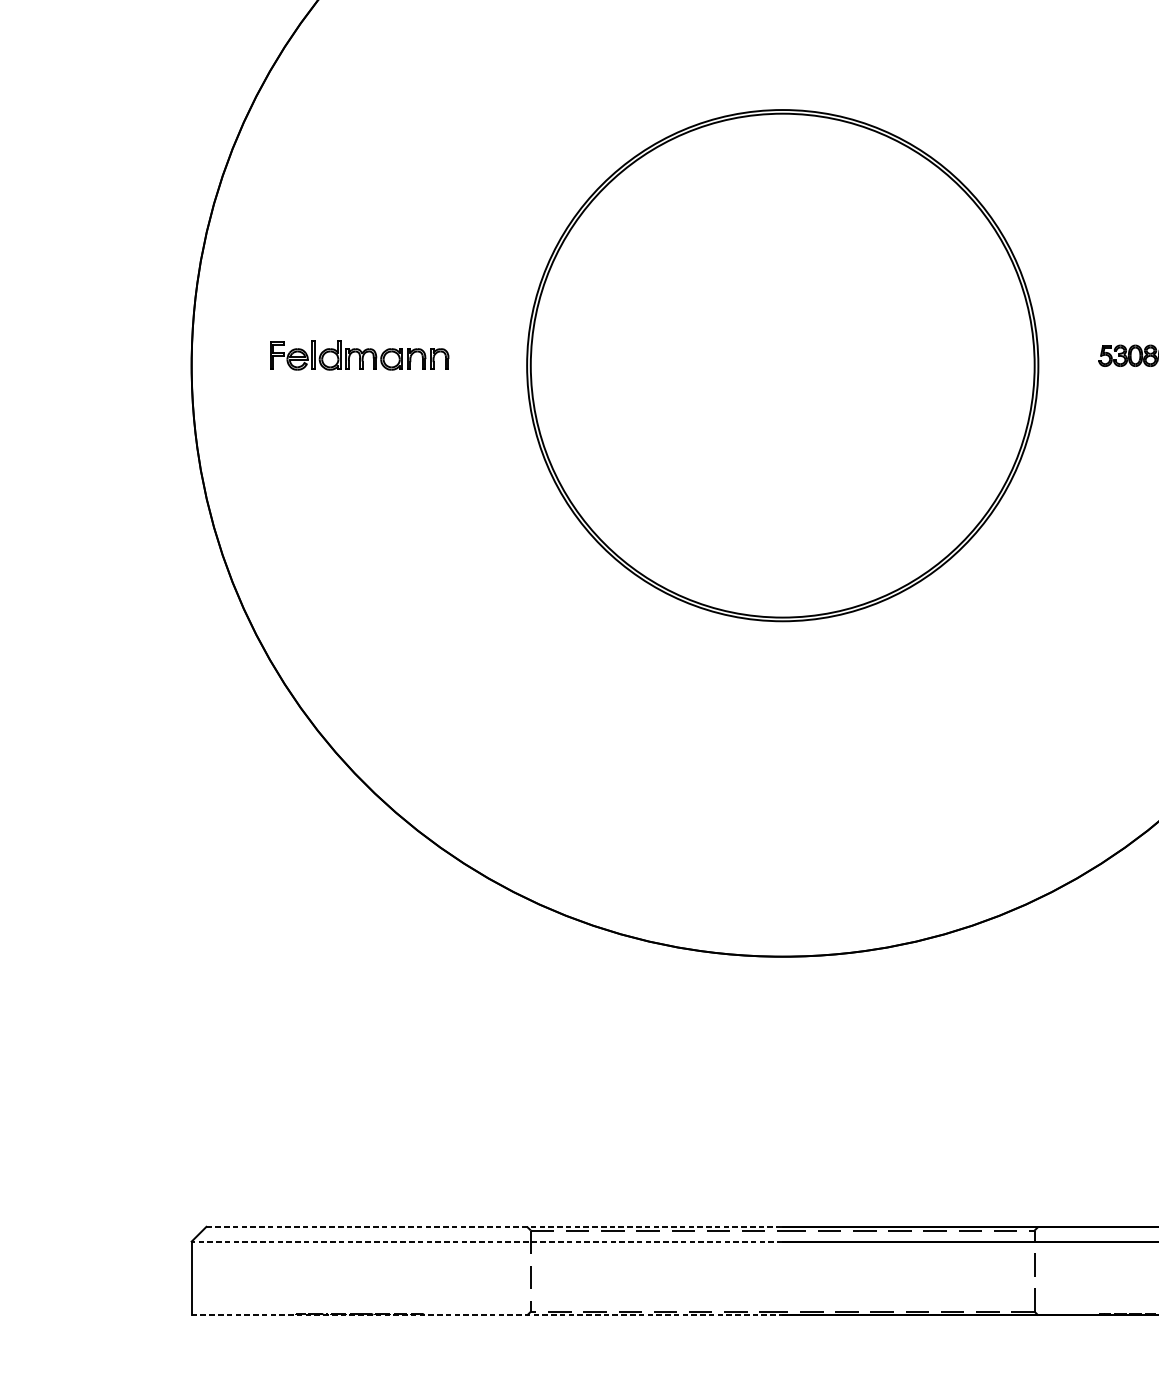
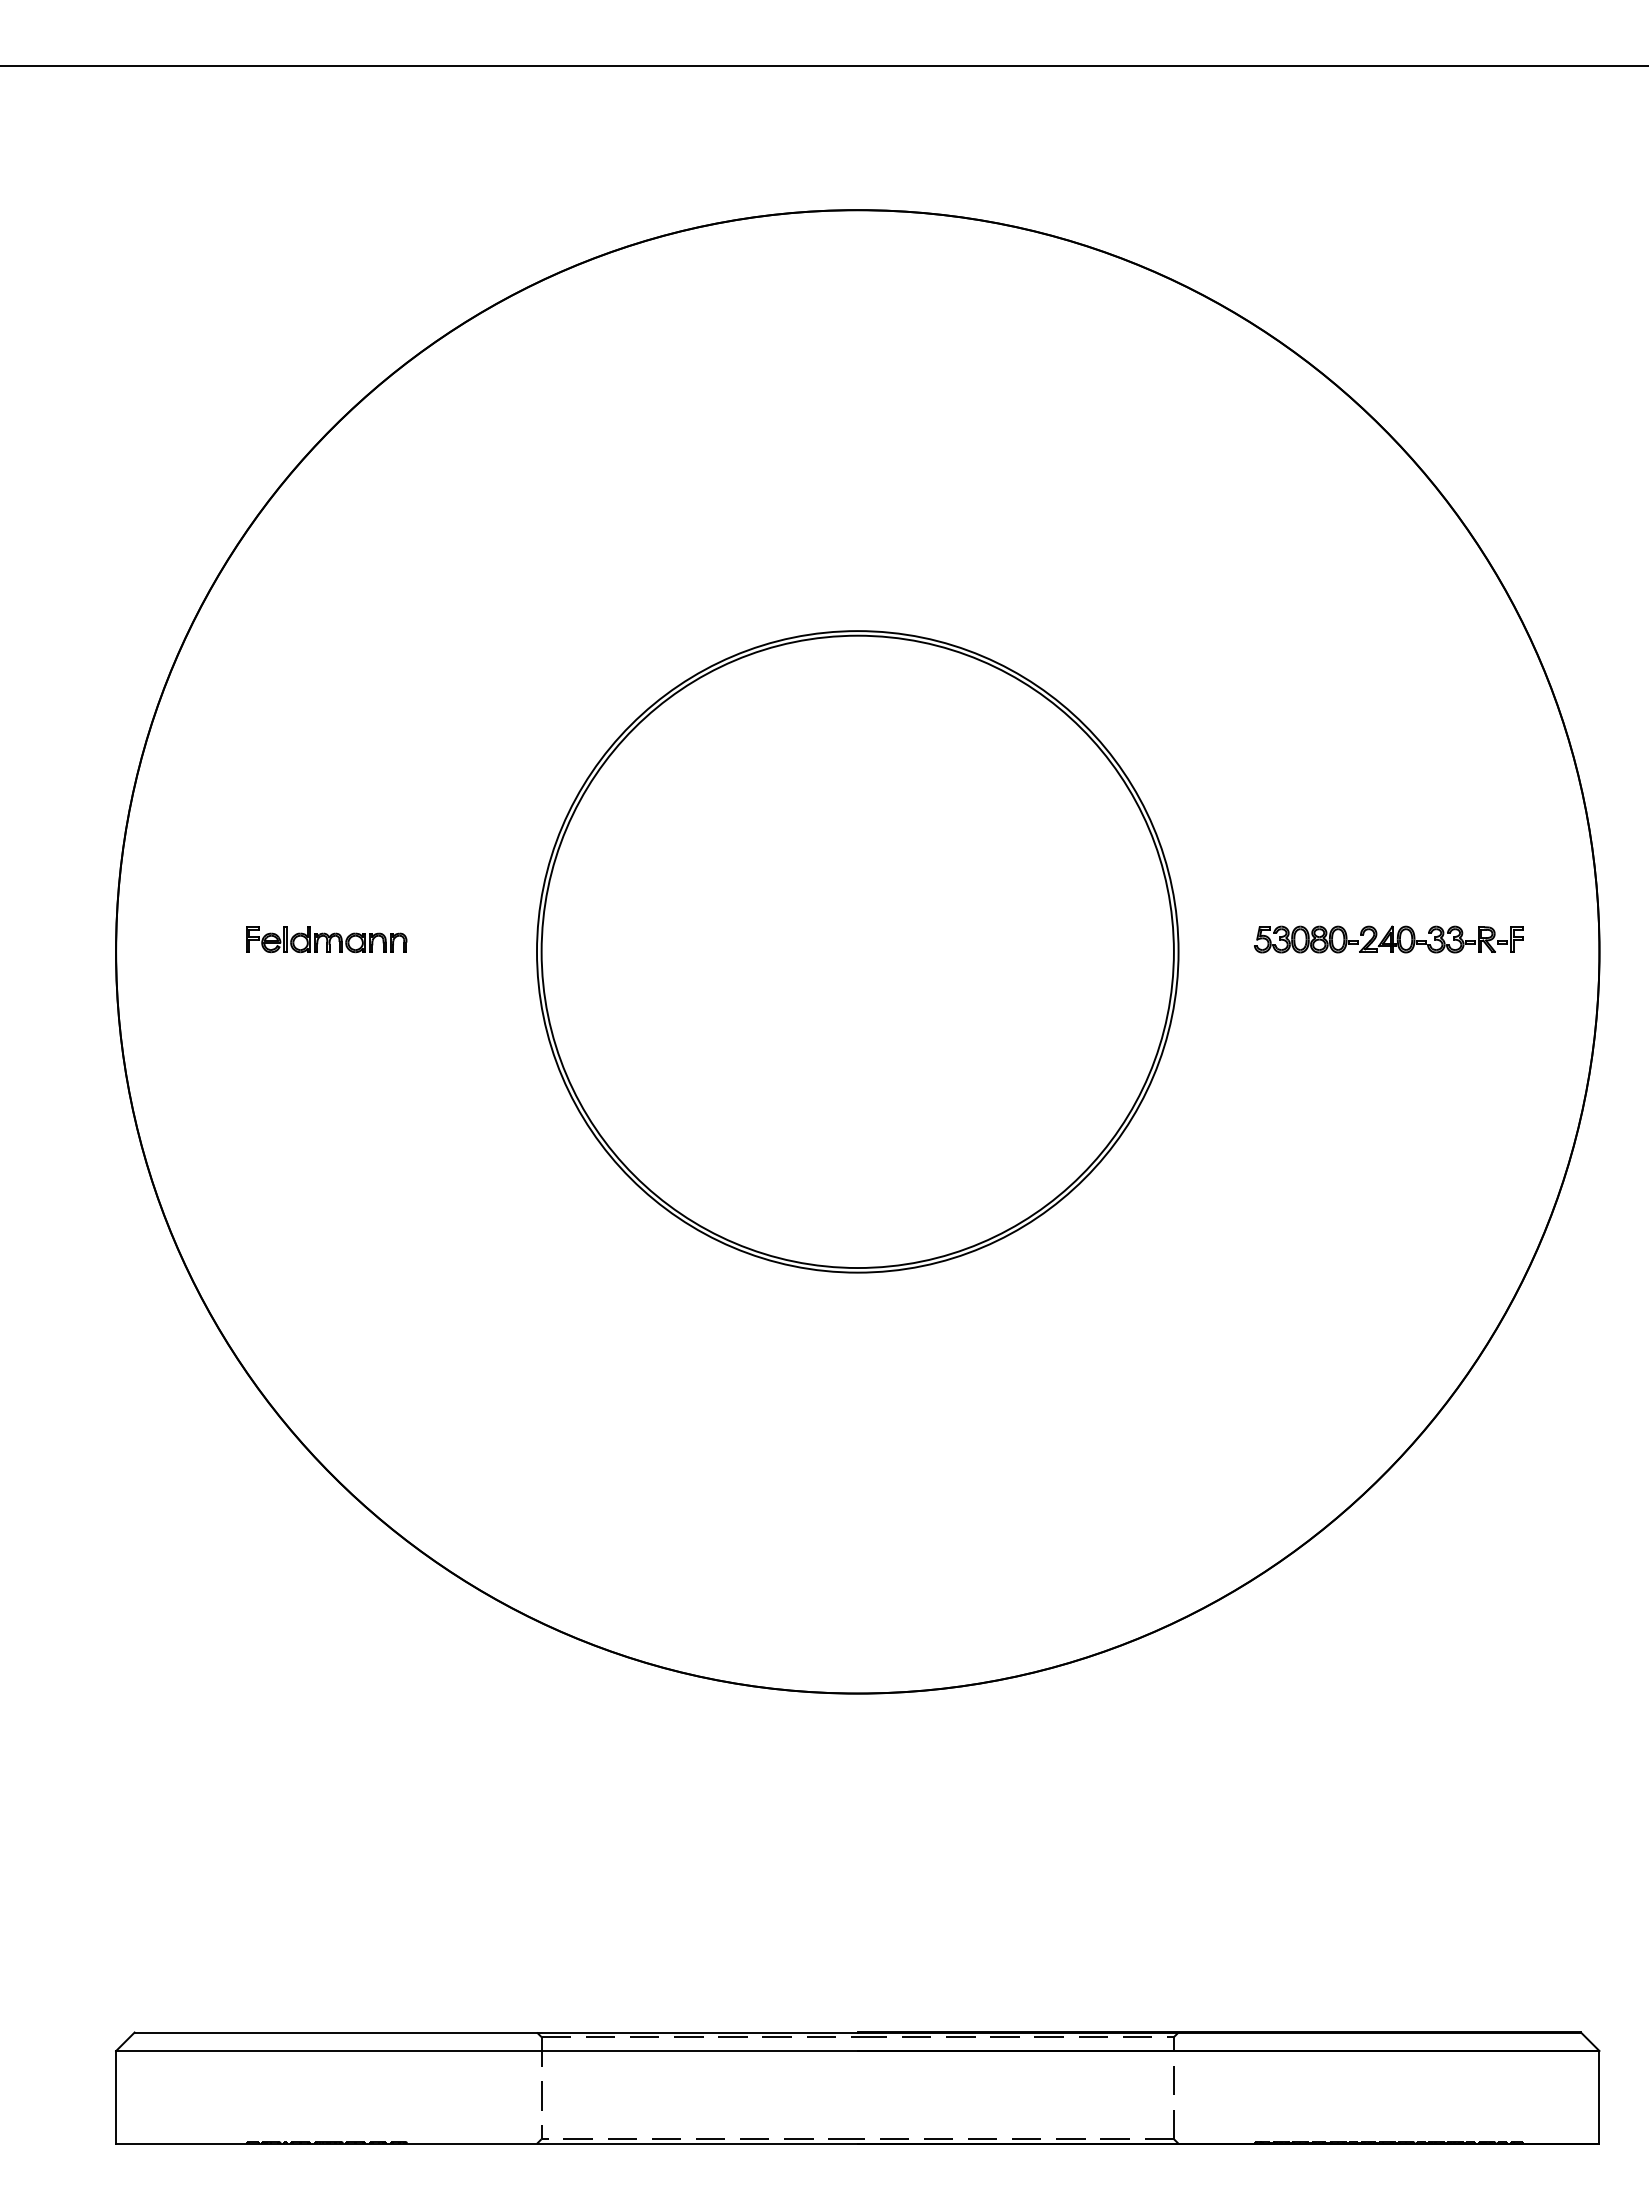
part: (359, 355) -> (326, 939), size x0.71
line: (494, 1226) -> (496, 2032), dashed -> solid
line: (486, 1241) -> (486, 2051), dashed -> solid
line: (486, 1315) -> (486, 2143), dashed -> solid

